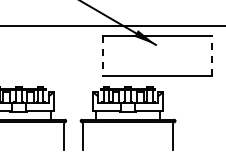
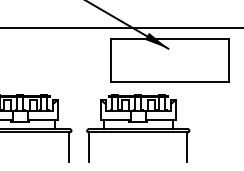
line: (102, 55) -> (110, 60), dashed -> solid
line: (211, 55) -> (228, 60), dashed -> solid

